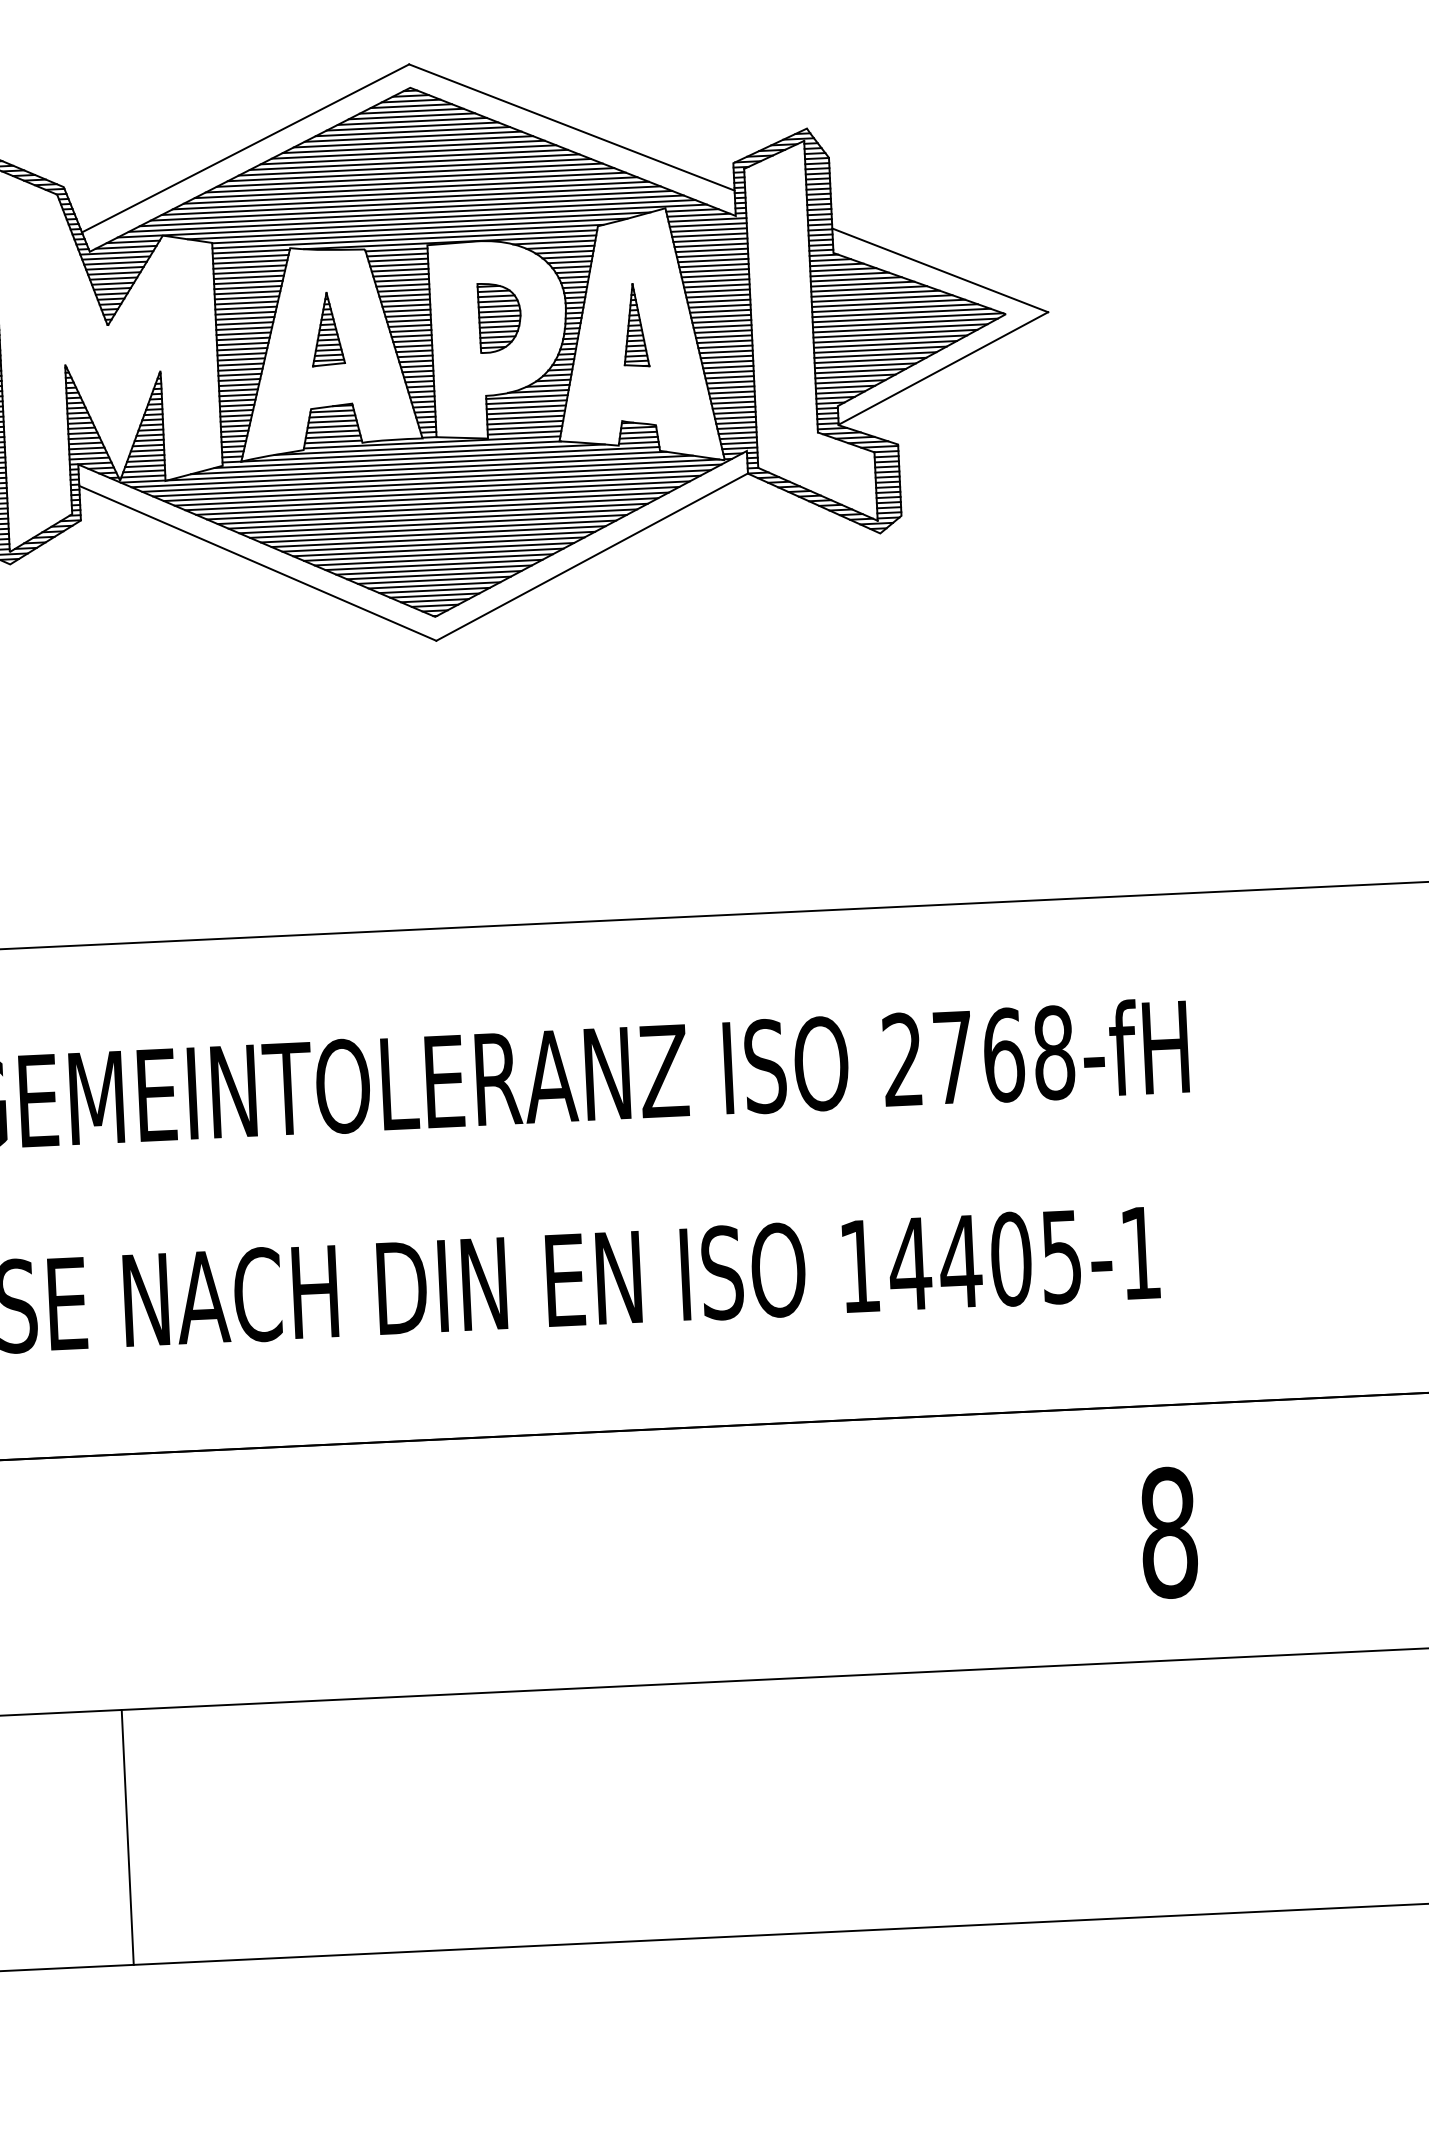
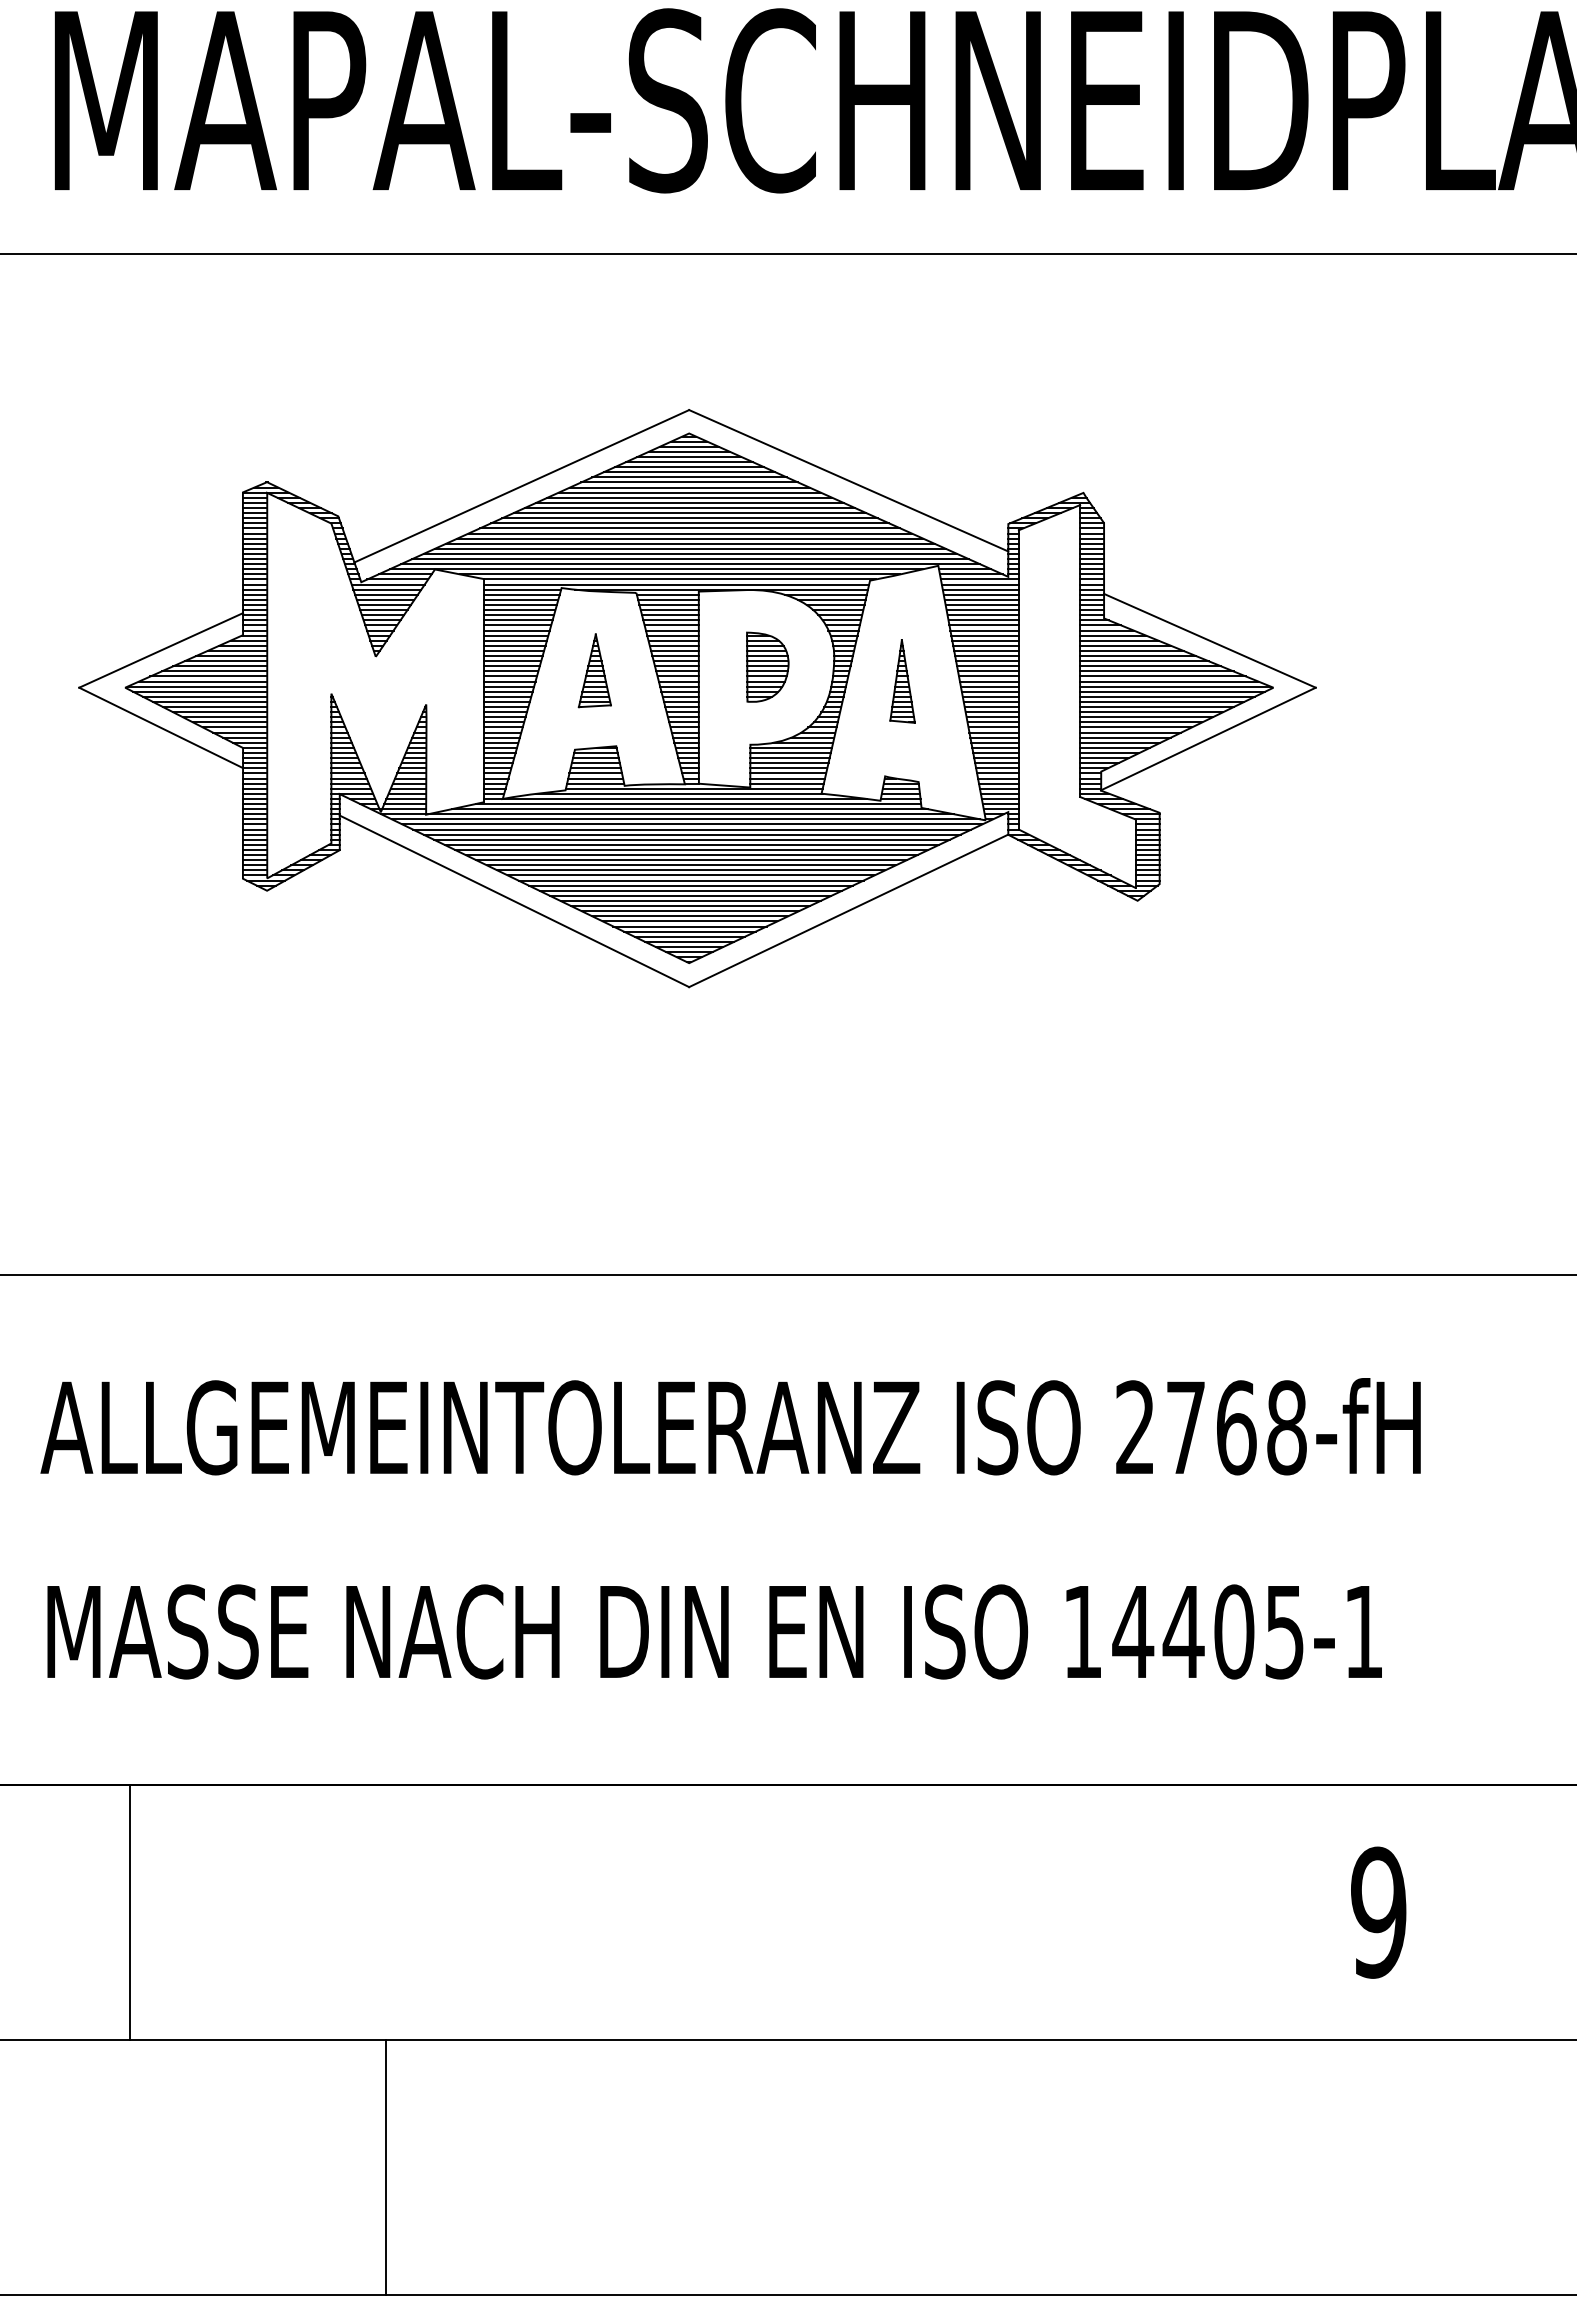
text: (1168, 1532) -> (1378, 1912), 8 -> 9
line: (127, 1837) -> (385, 2167), moved

